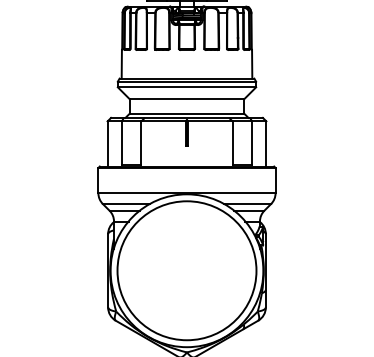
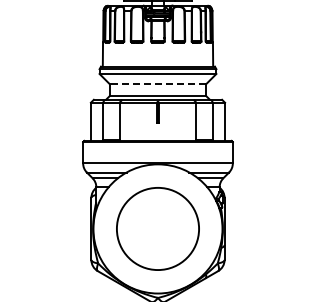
line: (186, 98) -> (157, 83), solid -> dashed
circle: (186, 270) -> (157, 228), size x0.7

